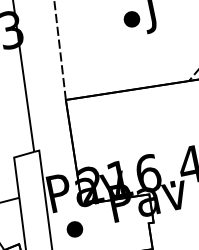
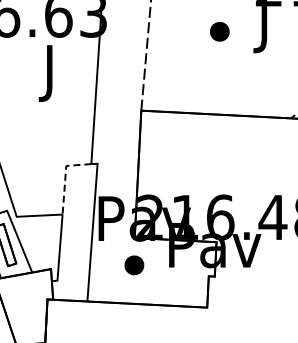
part: (131, 19) -> (219, 31), moved
line: (15, 166) -> (65, 176), solid -> dashed
part: (75, 229) -> (134, 265), moved

